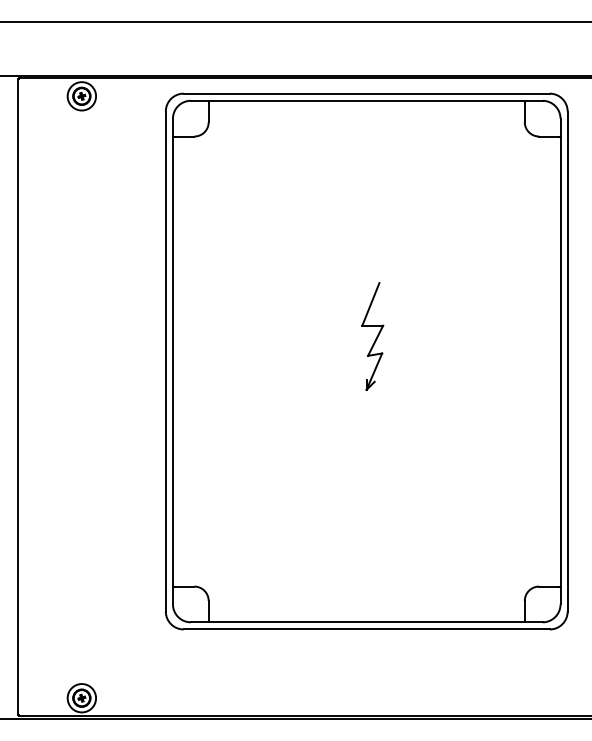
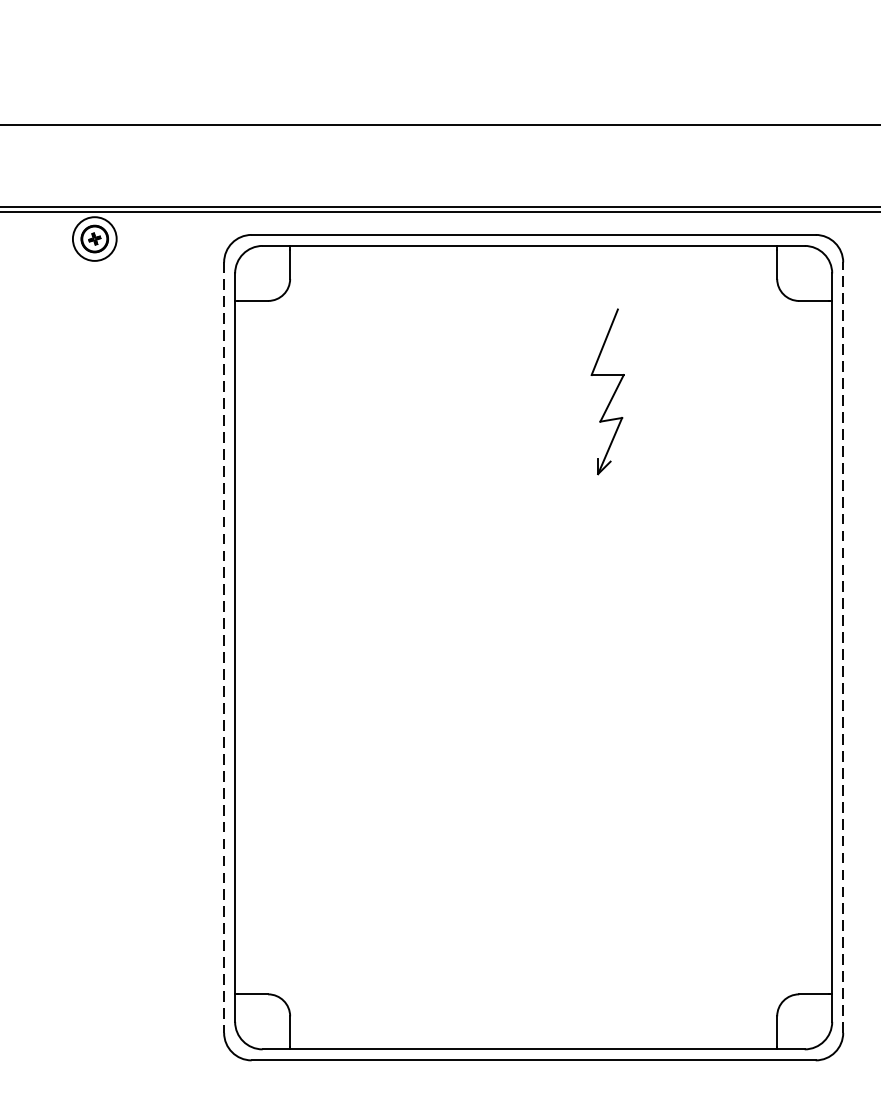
part: (372, 336) -> (607, 391), moved
line: (567, 361) -> (842, 647), solid -> dashed
line: (165, 362) -> (223, 649), solid -> dashed

